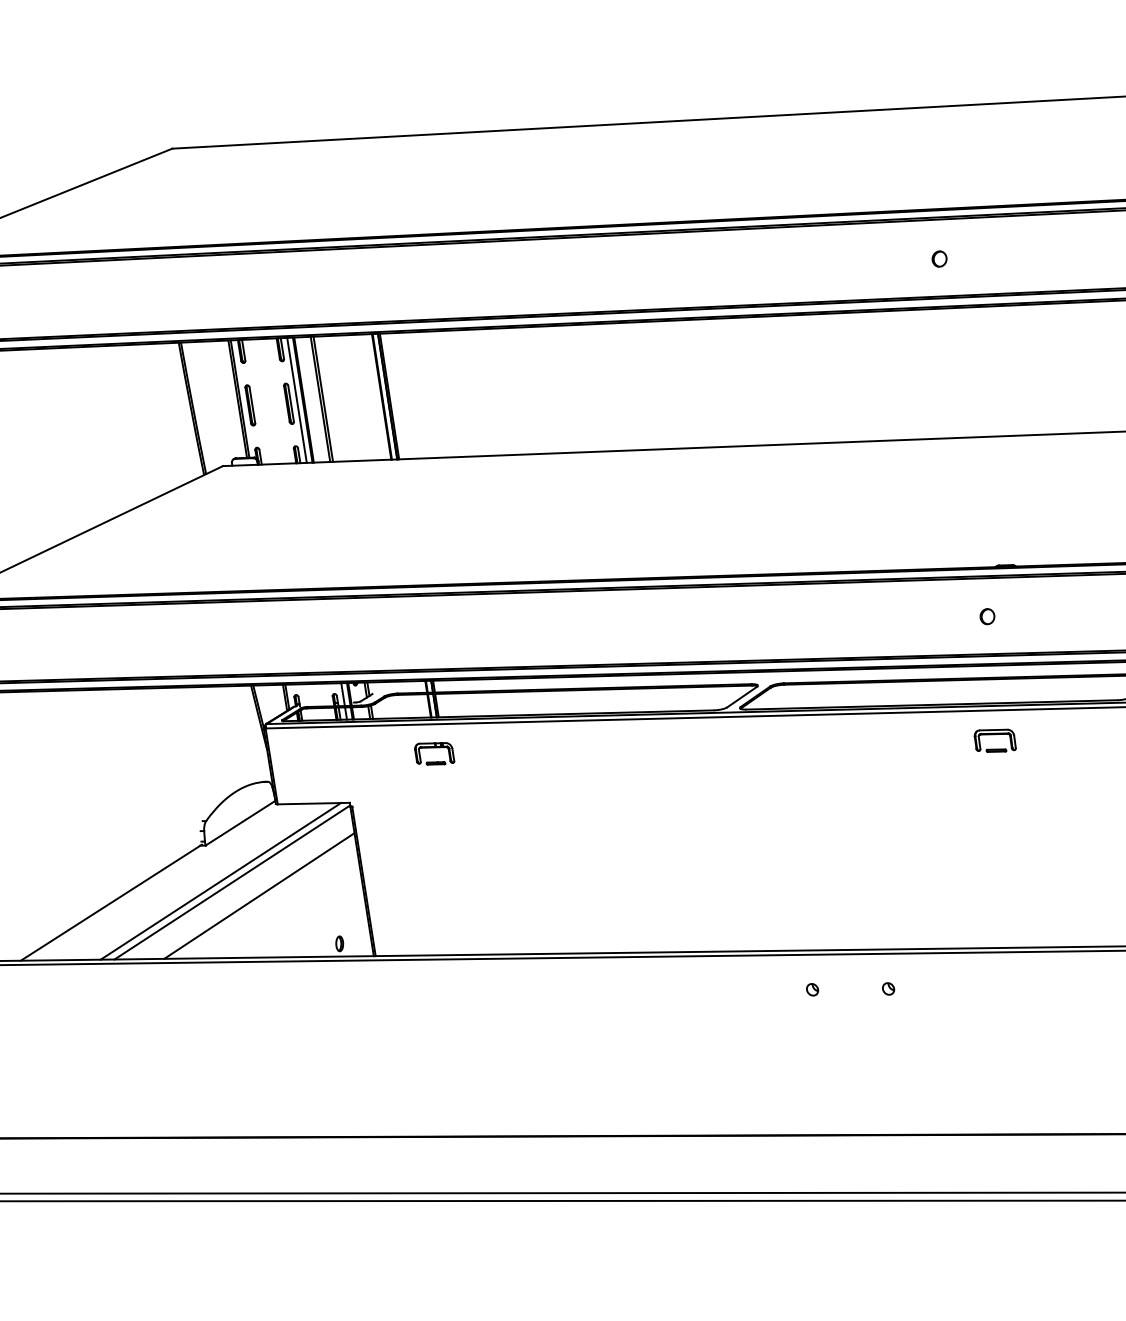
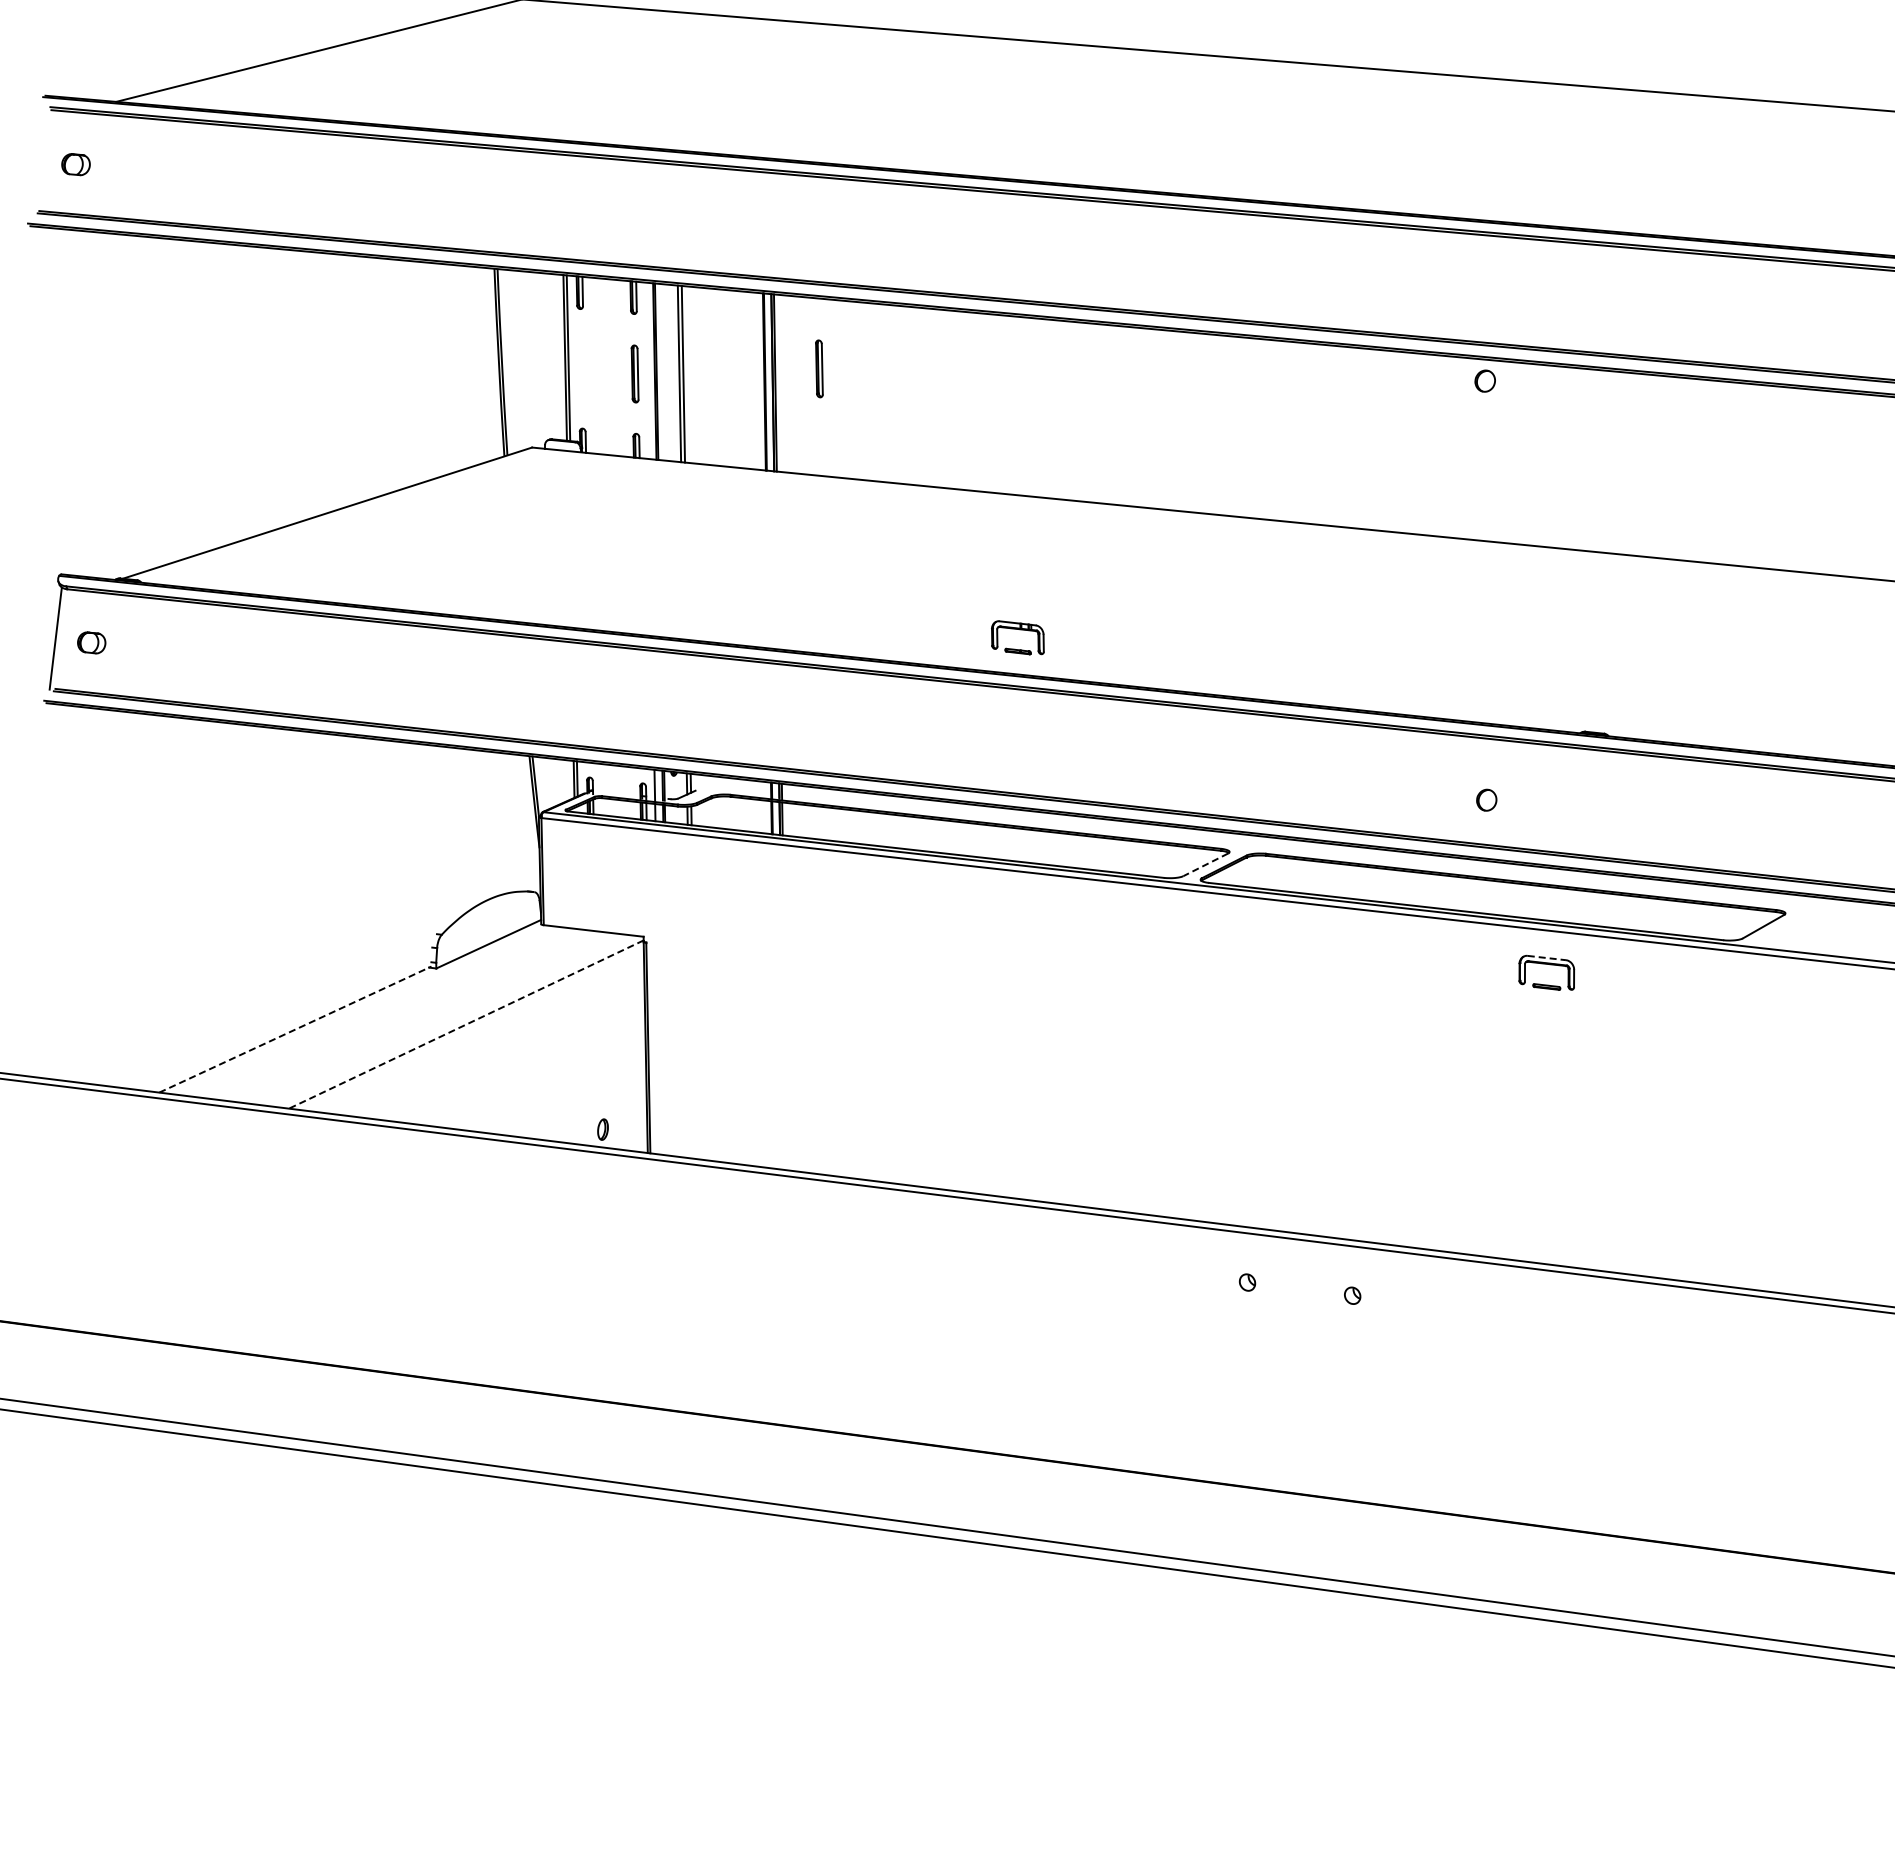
part: (938, 258) -> (1484, 380), moved
line: (296, 400) -> (646, 370), removed
part: (250, 405) -> (819, 368), moved
part: (987, 616) -> (1486, 799), moved
line: (742, 697) -> (1205, 865), solid -> dashed
line: (994, 730) -> (1547, 958), solid -> dashed
part: (434, 748) -> (1019, 630), moved
line: (220, 881) -> (450, 1020), removed
line: (231, 882) -> (465, 1024), solid -> dashed
line: (258, 896) -> (500, 1048), removed
line: (111, 902) -> (295, 1029), solid -> dashed

